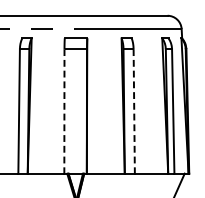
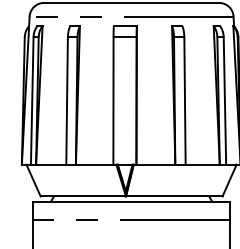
line: (64, 111) -> (113, 100), dashed -> solid
line: (133, 111) -> (184, 100), dashed -> solid

